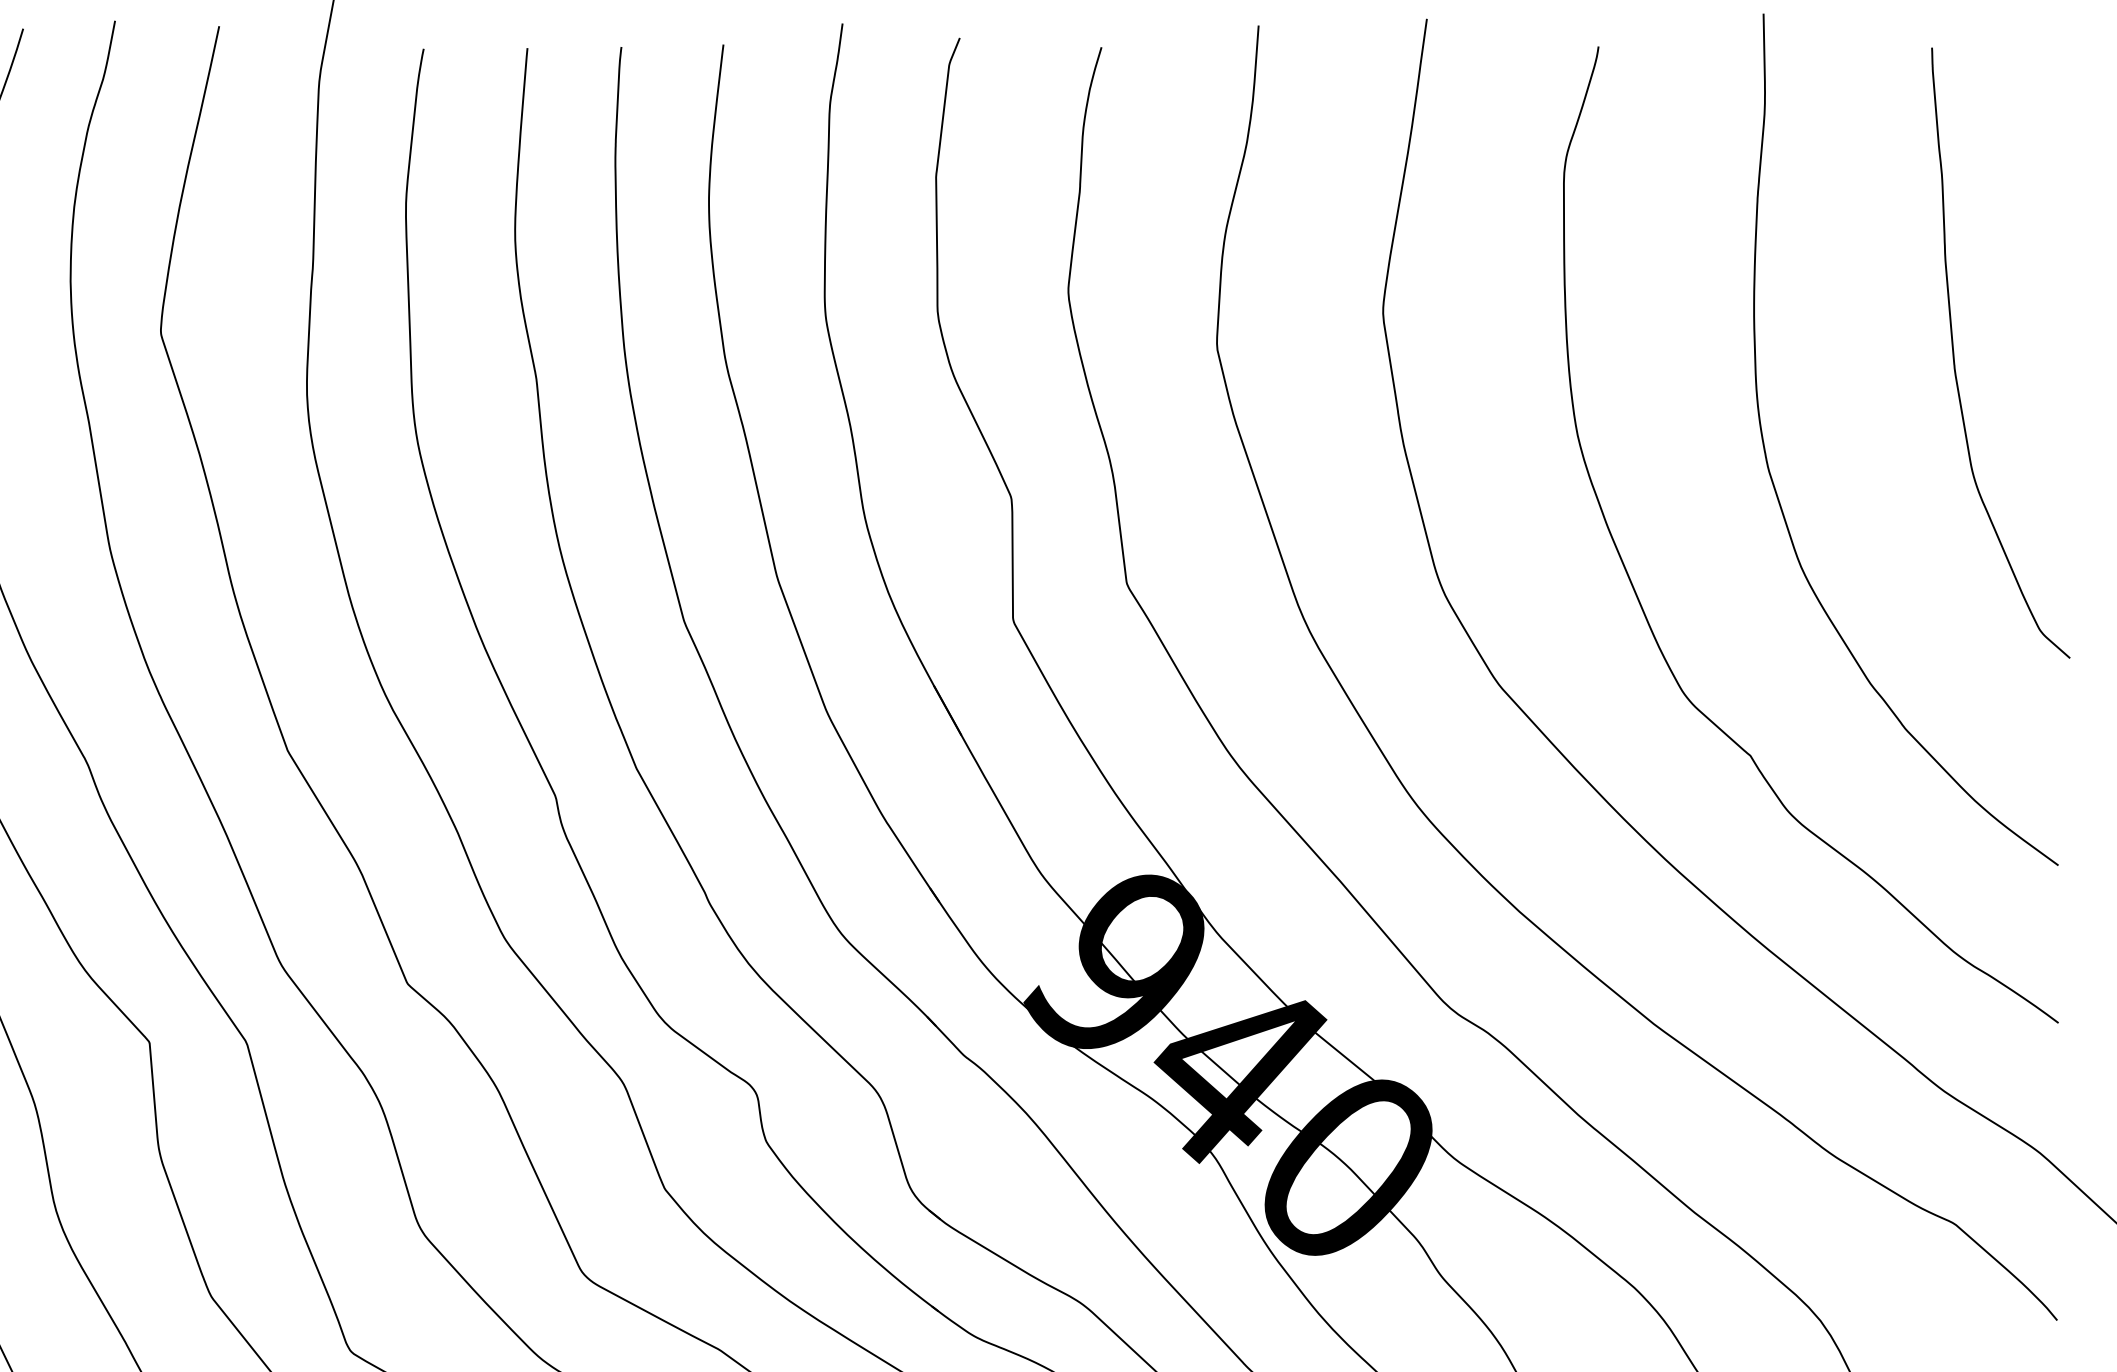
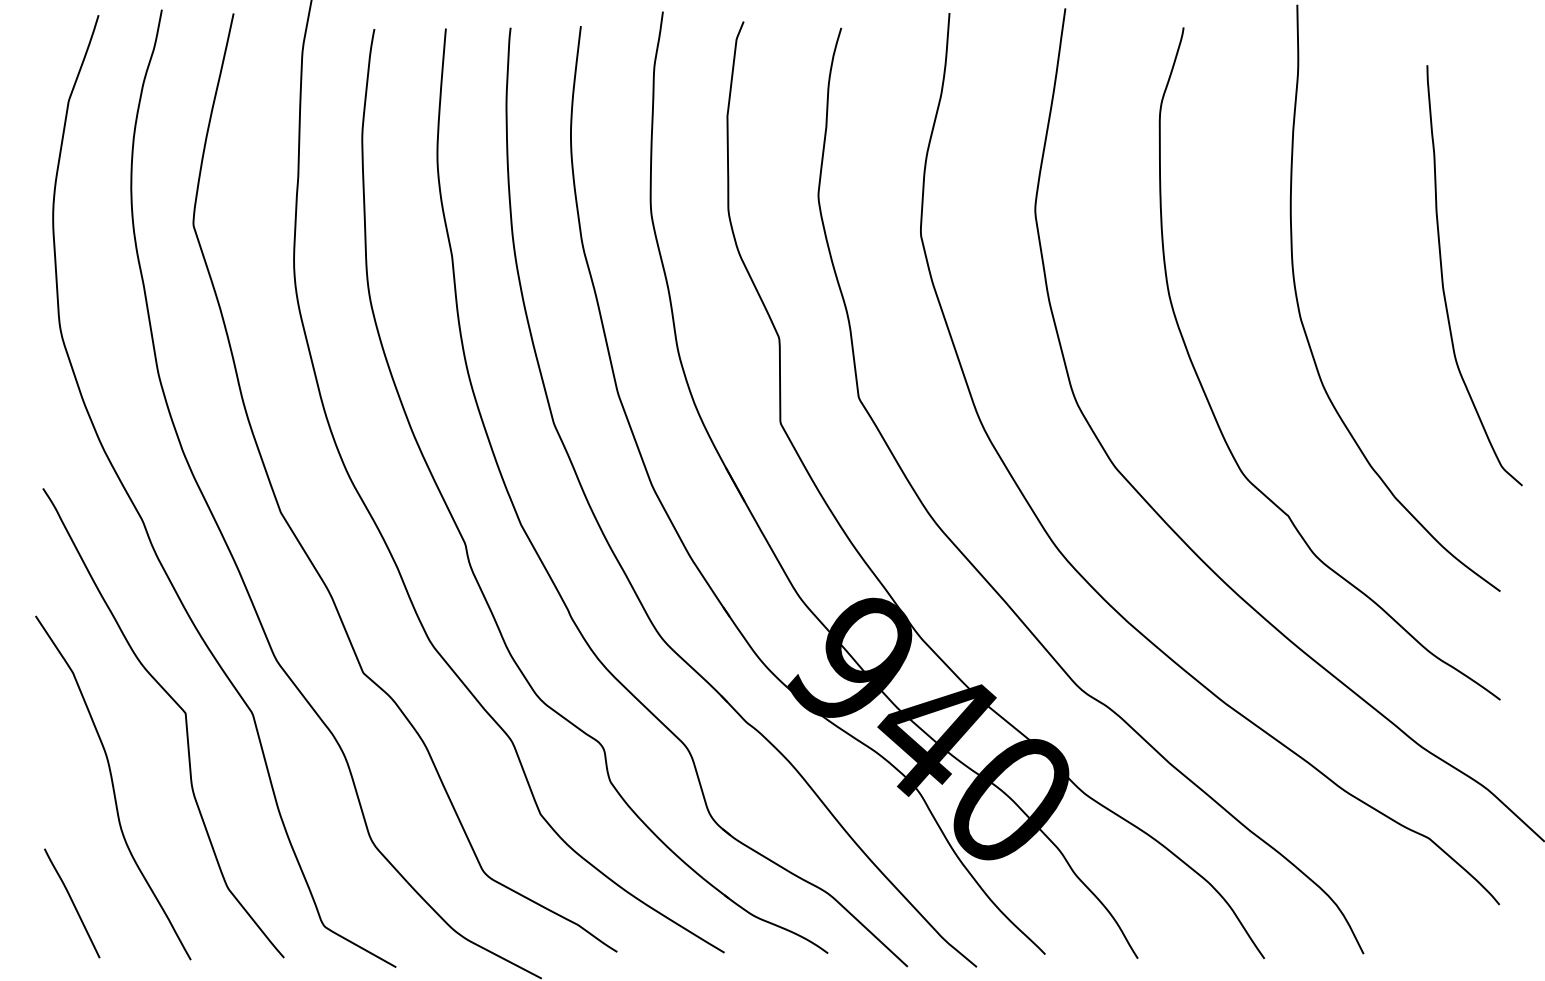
curve: (1955, 355) -> (1443, 277), moved

